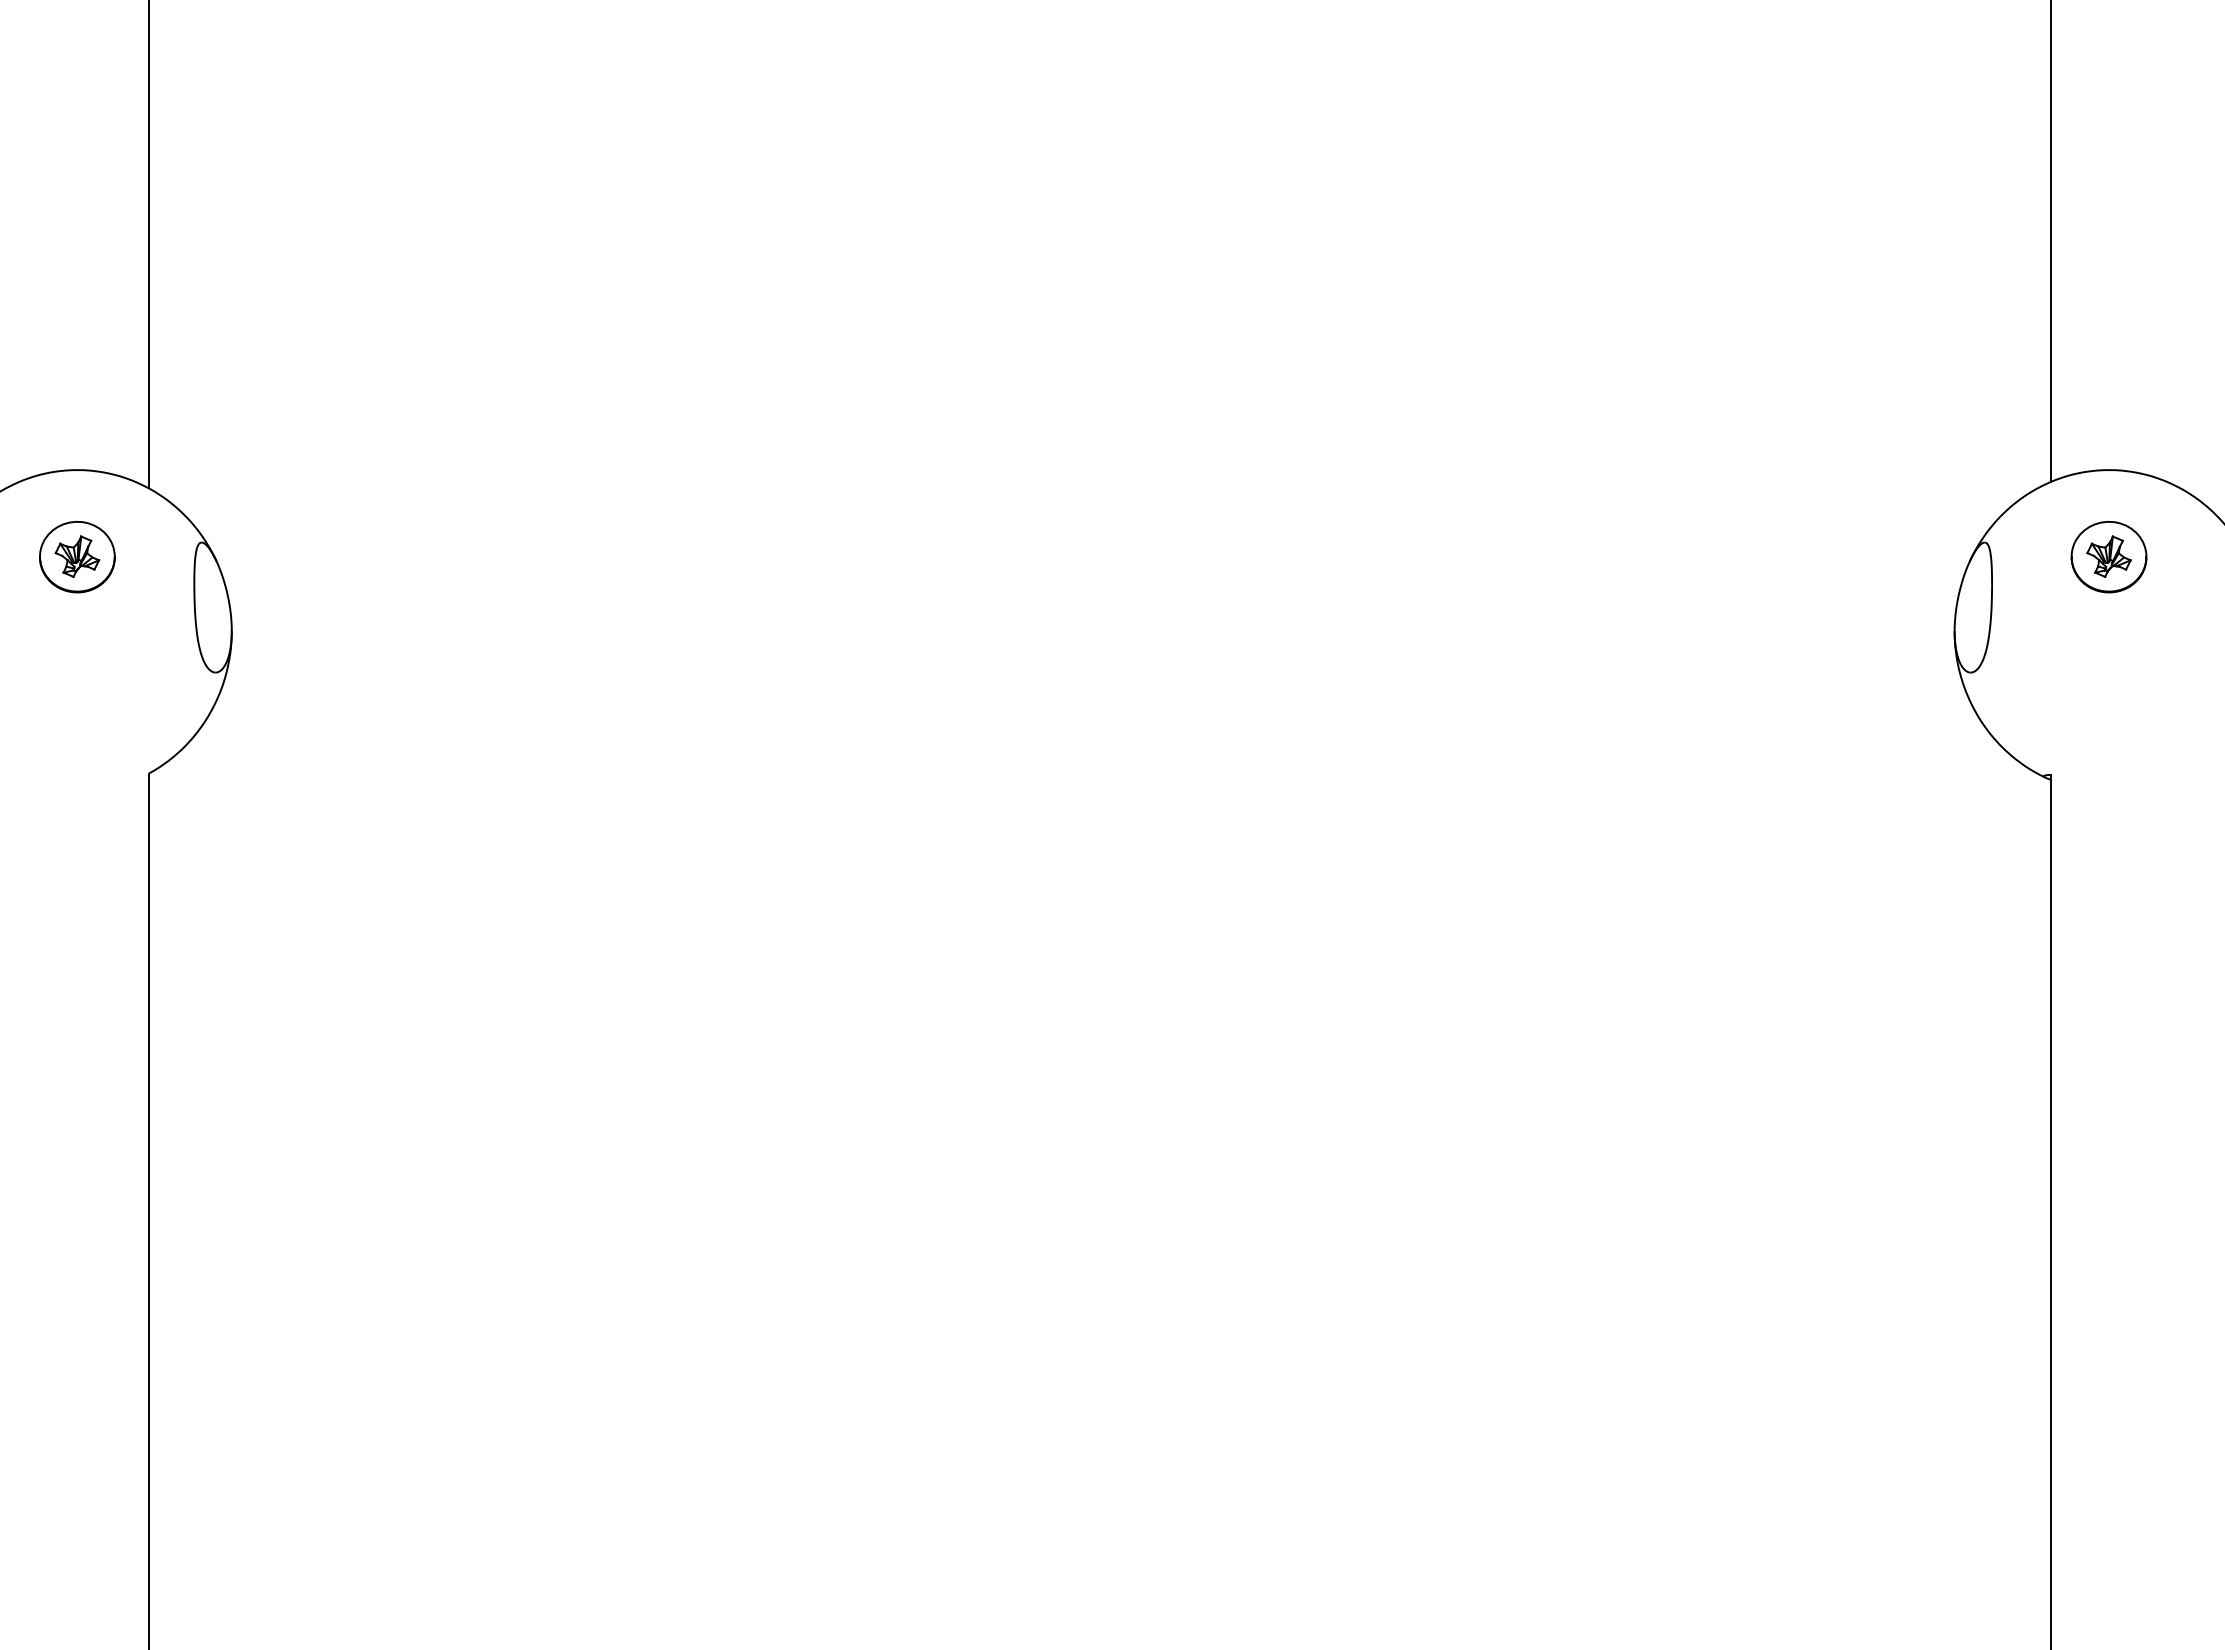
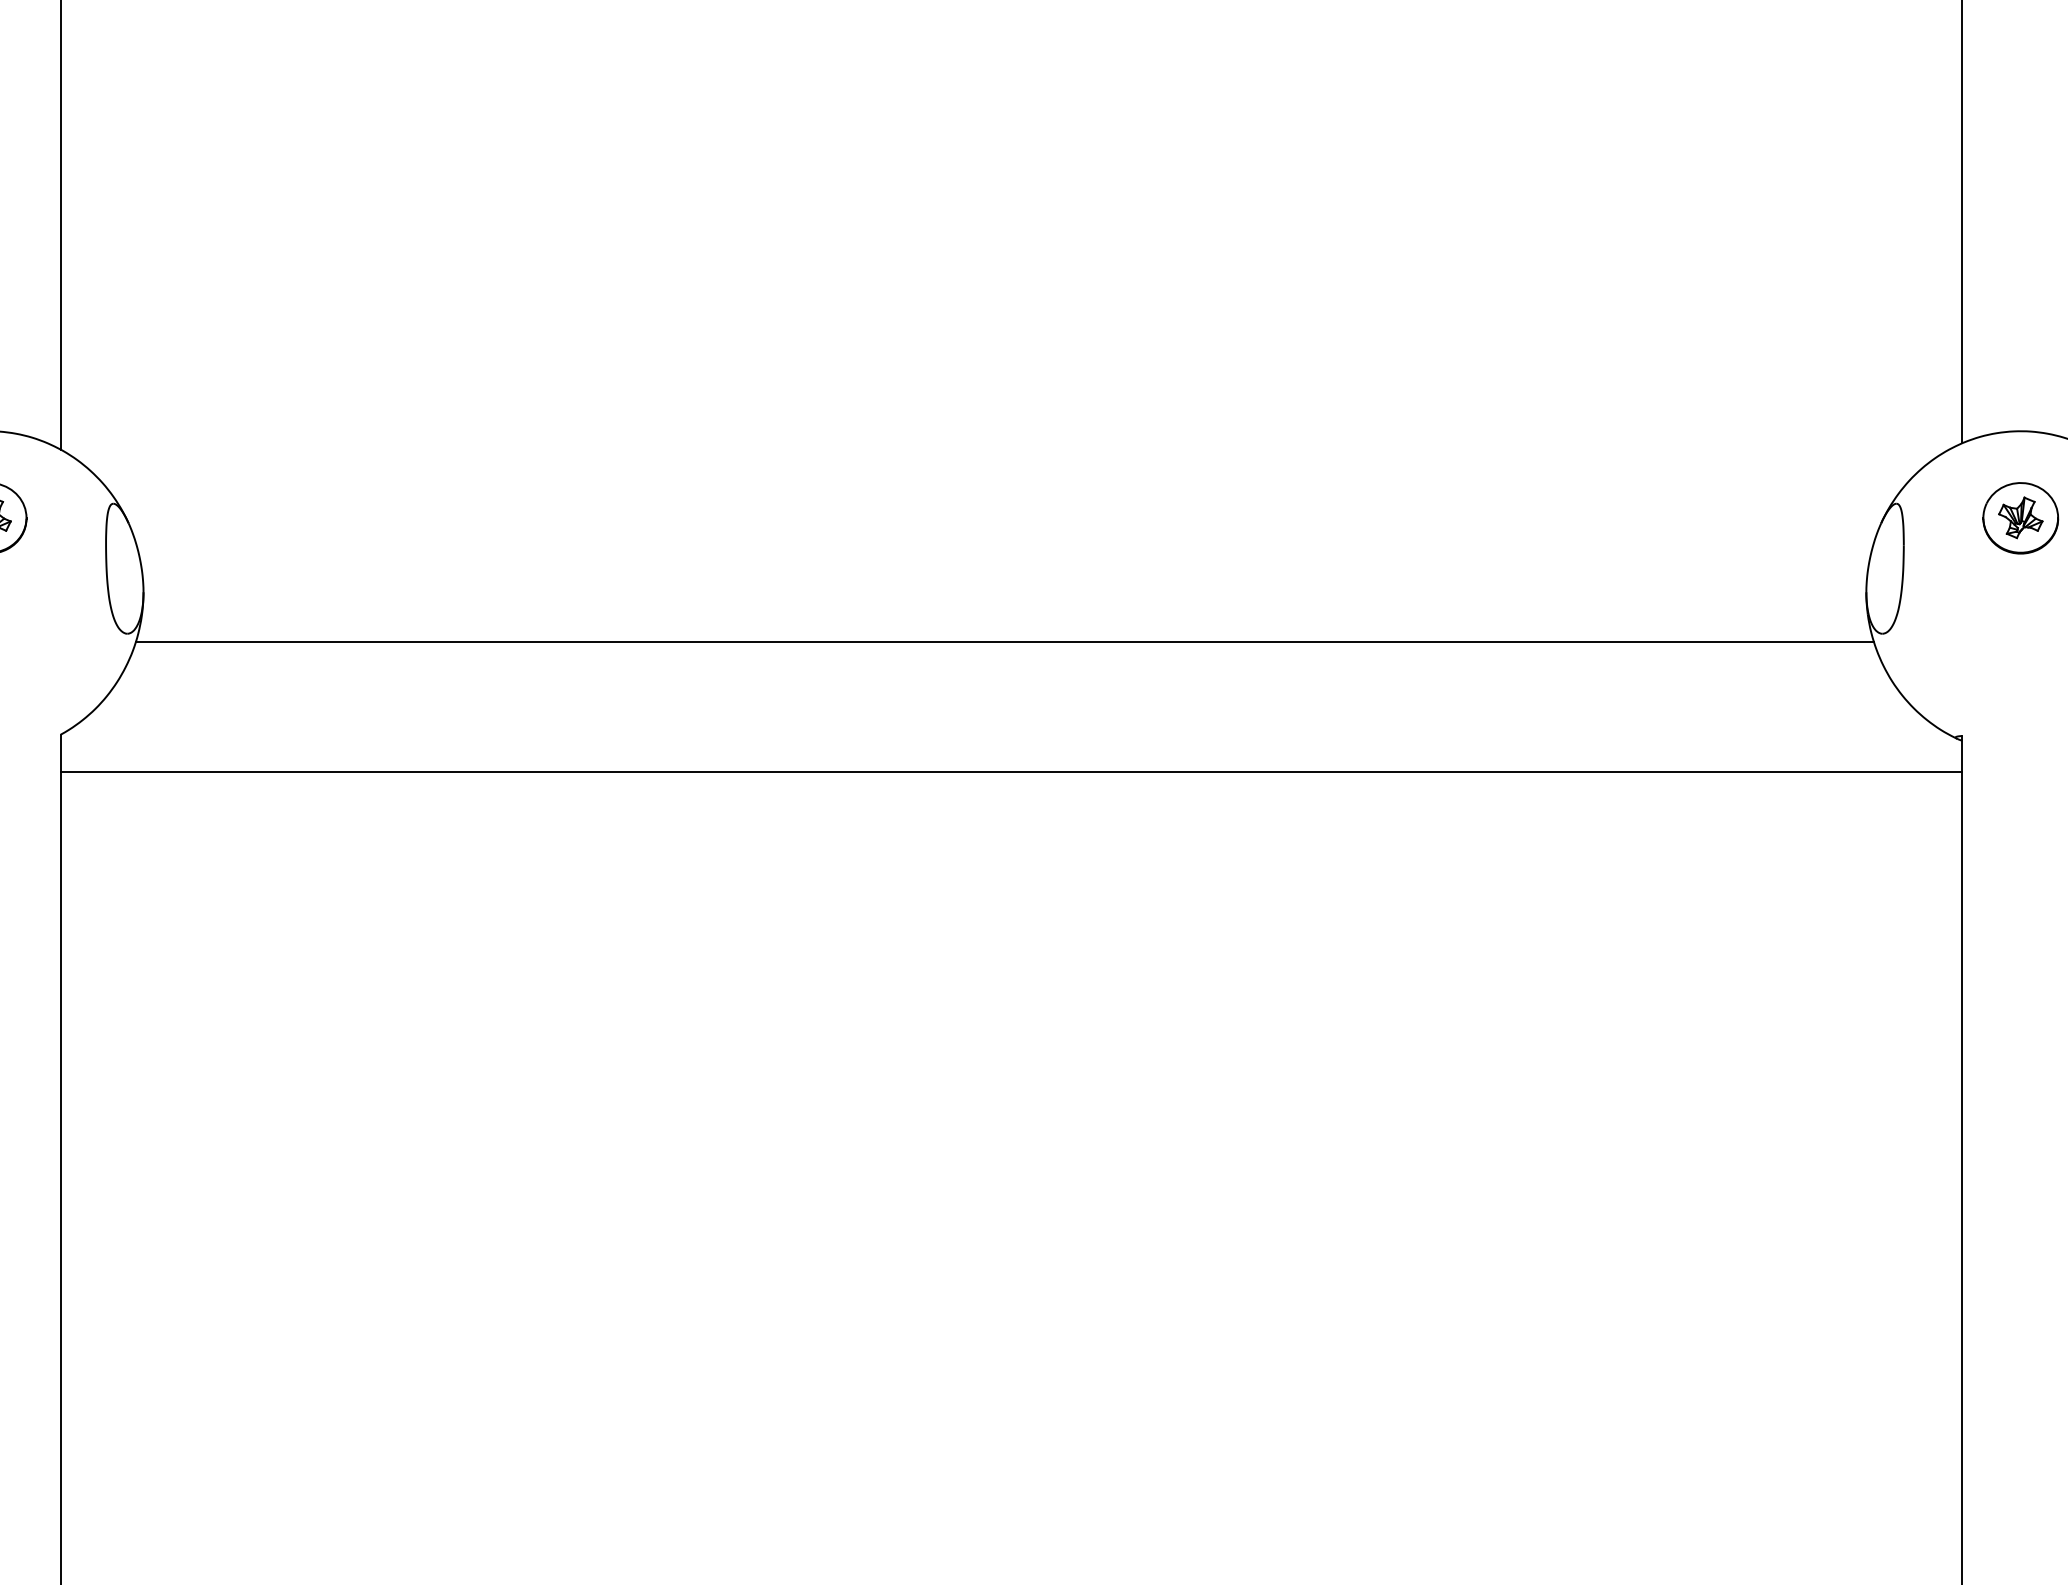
line: (1093, 681) -> (1005, 642), added
line: (1099, 811) -> (1011, 772), added

